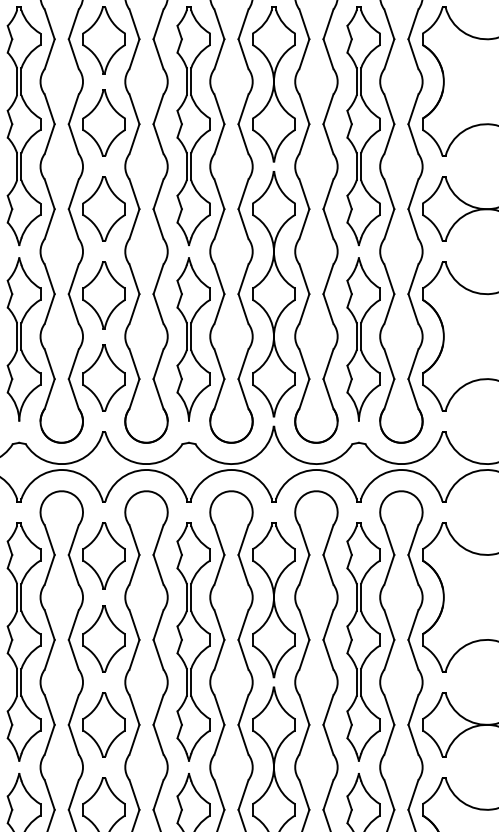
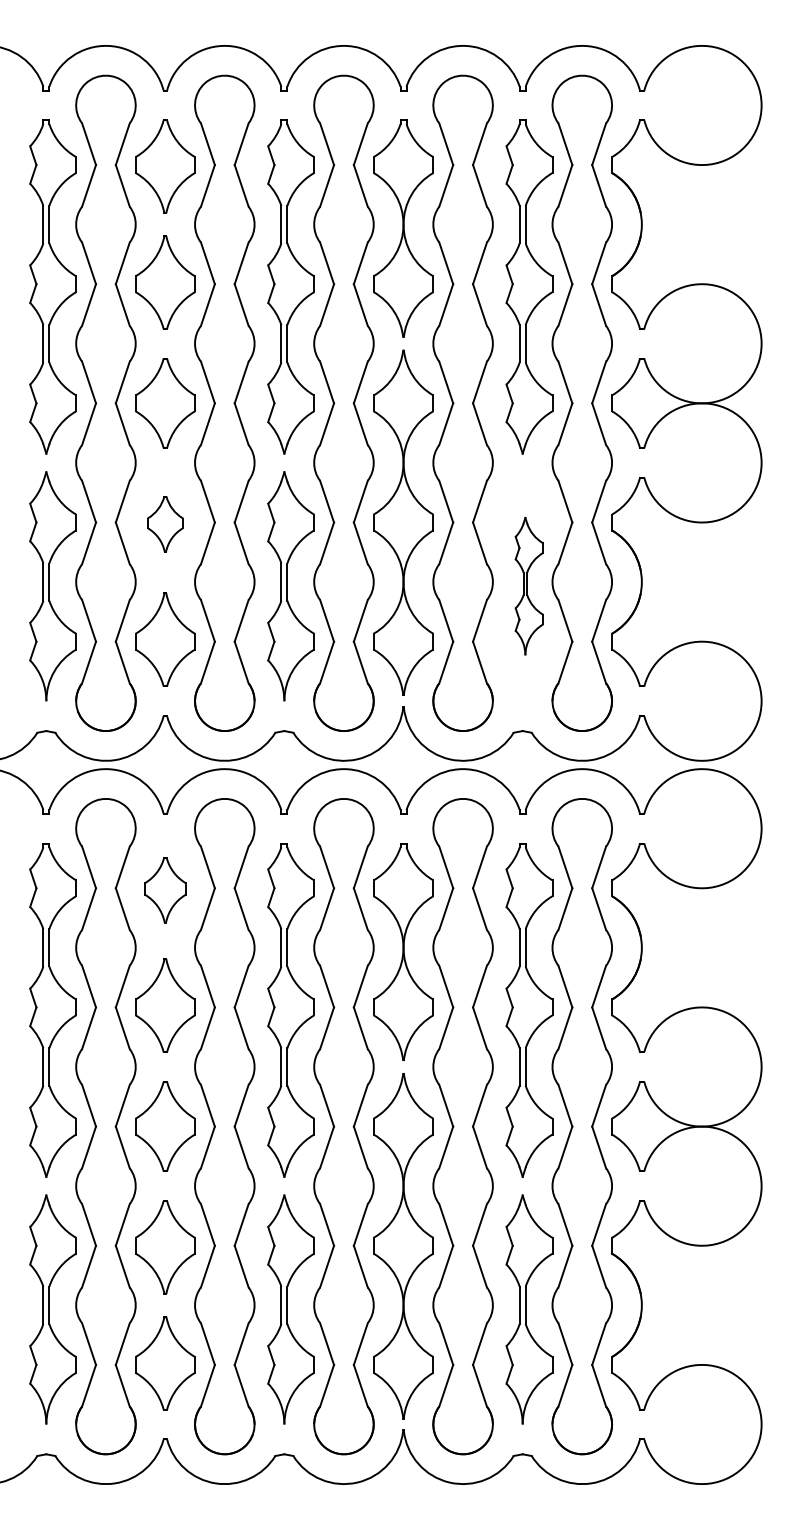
part: (104, 295) -> (165, 524), size x0.6
part: (363, 339) -> (529, 586), size x0.6
part: (104, 556) -> (165, 890), size x0.7

